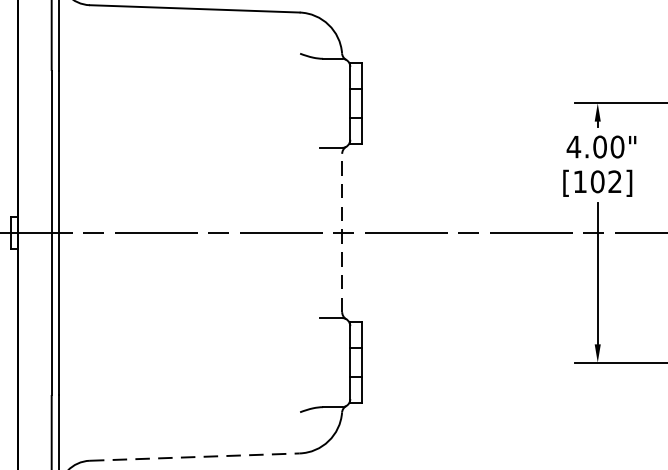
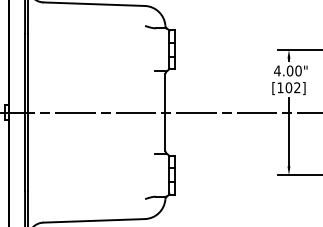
line: (342, 232) -> (165, 112), dashed -> solid
line: (195, 456) -> (94, 220), dashed -> solid

